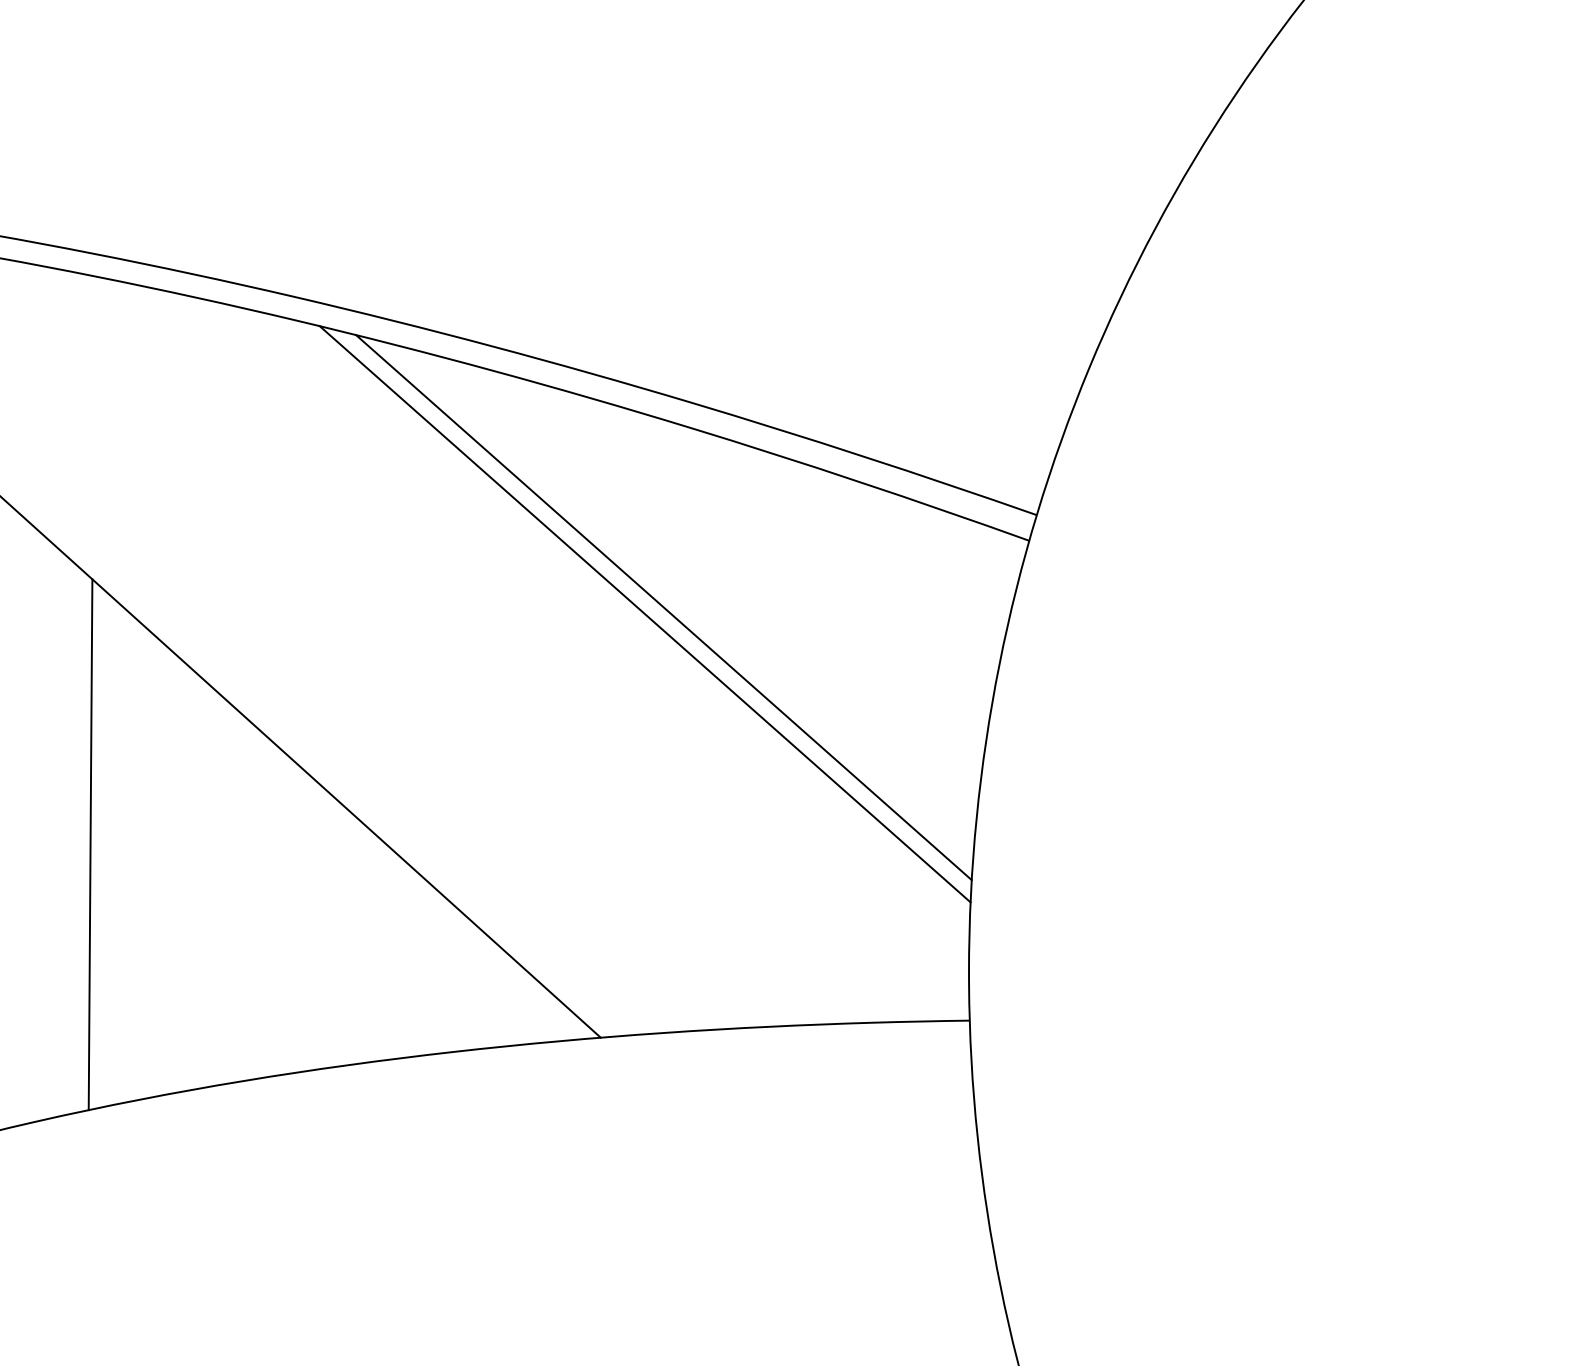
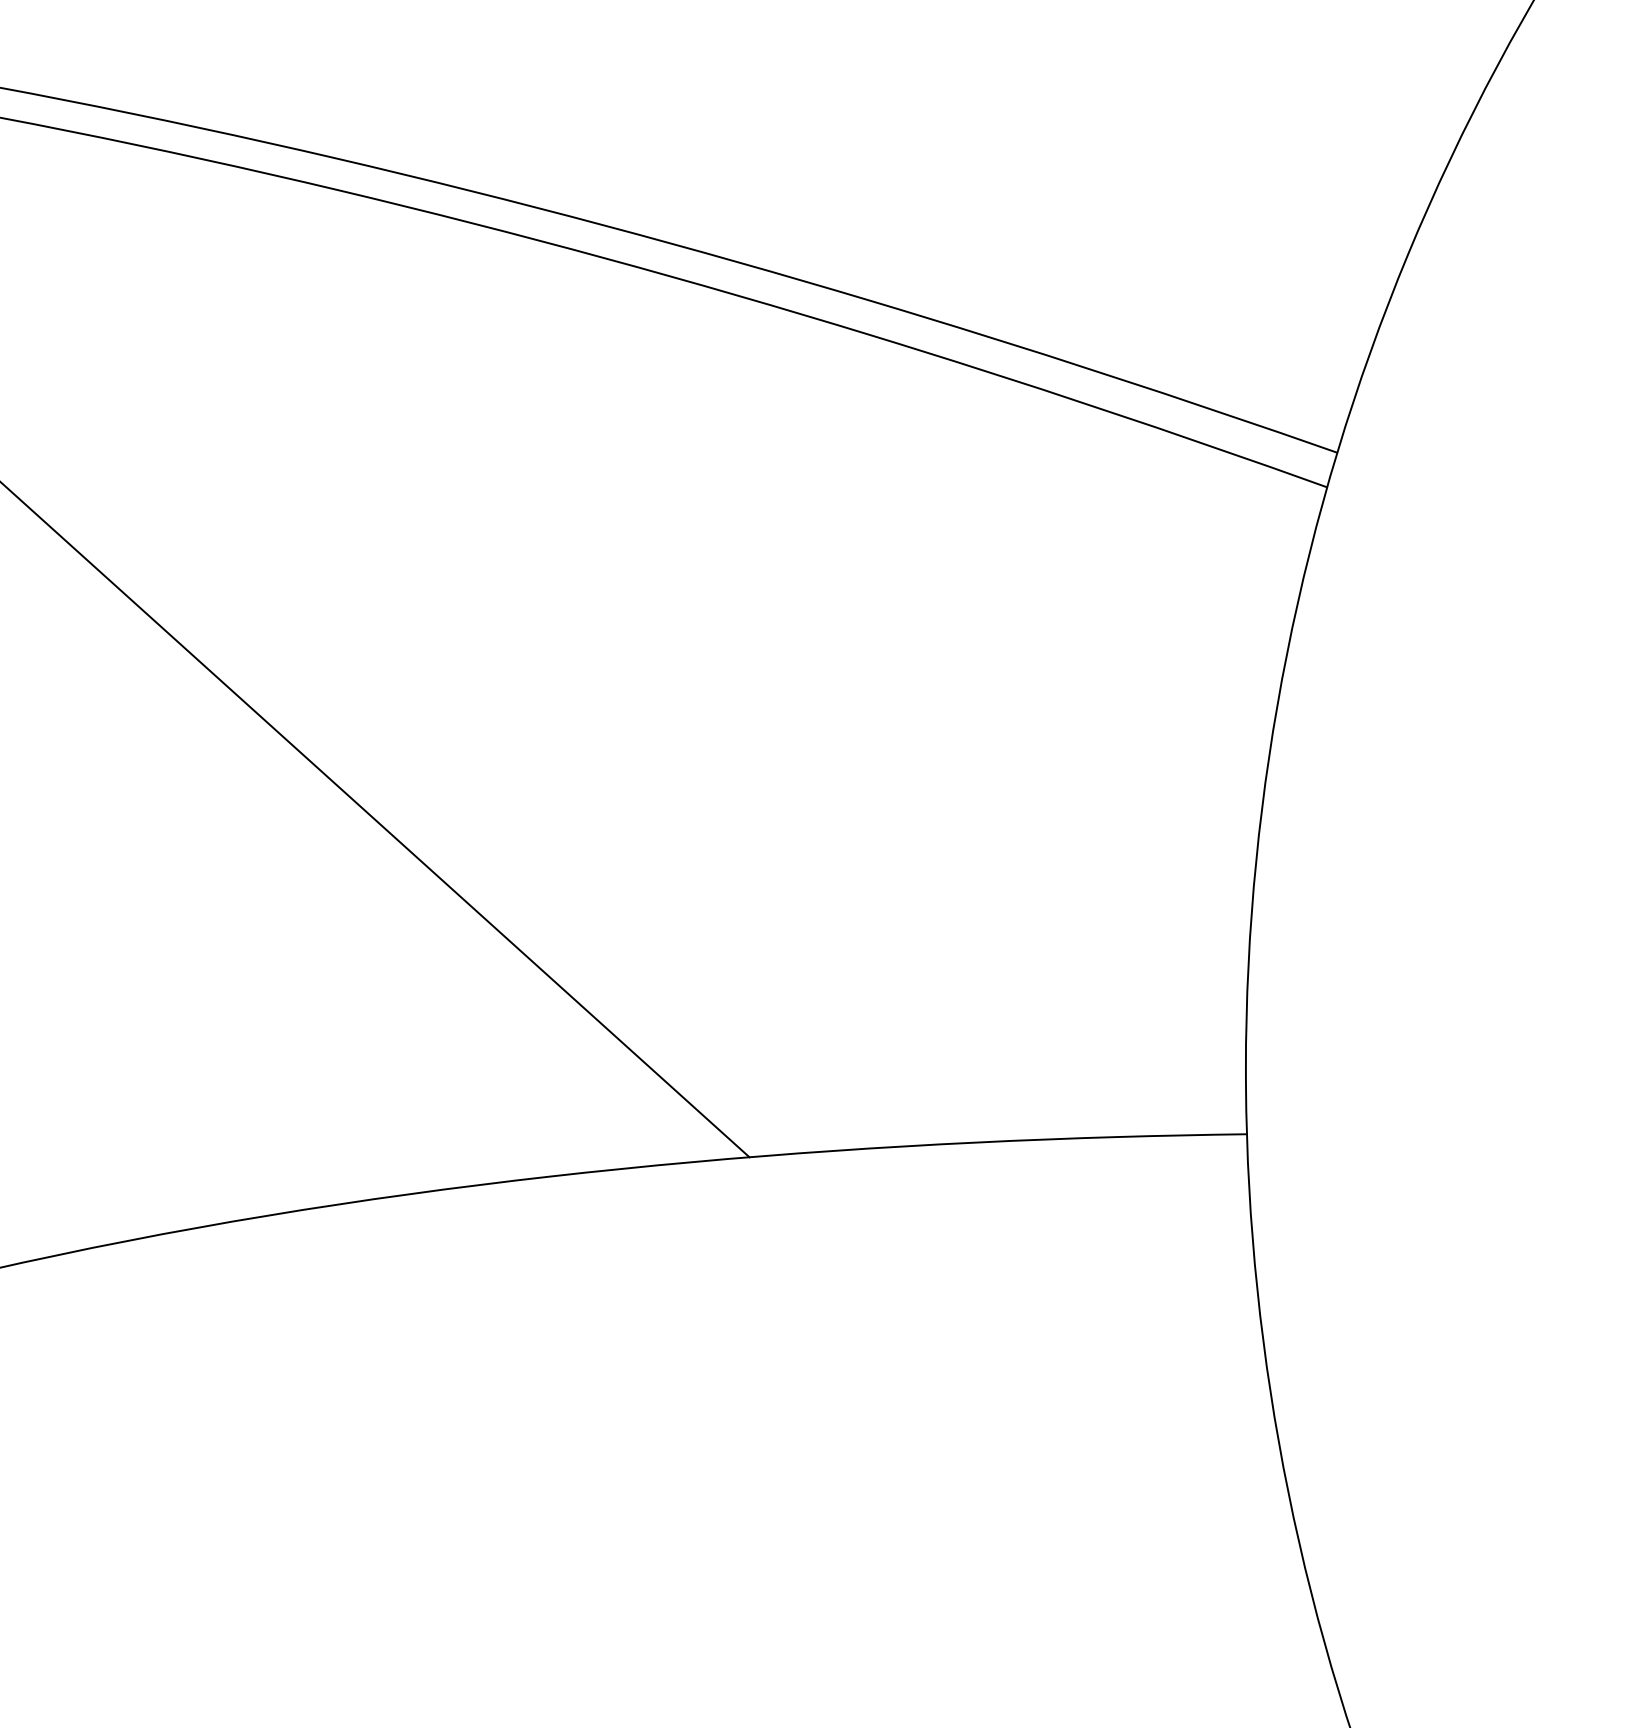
line: (663, 607) -> (834, 577), removed
line: (644, 614) -> (808, 586), removed
line: (90, 844) -> (61, 896), removed

